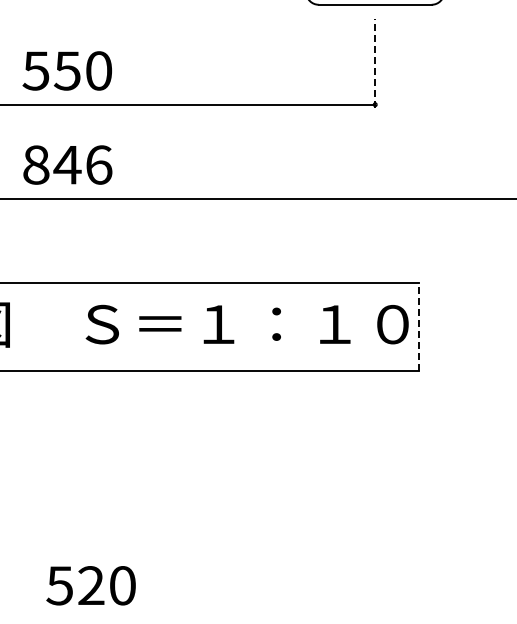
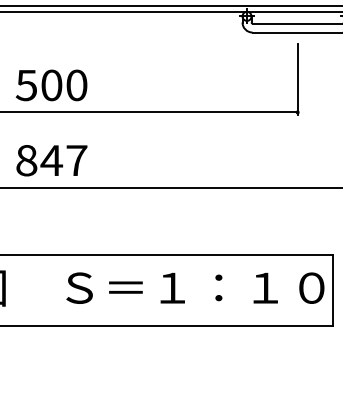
line: (375, 63) -> (297, 79), dashed -> solid
text: (66, 70) -> (50, 85), 550 -> 500
text: (99, 164) -> (77, 160), 846 -> 847
line: (419, 326) -> (333, 289), dashed -> solid

